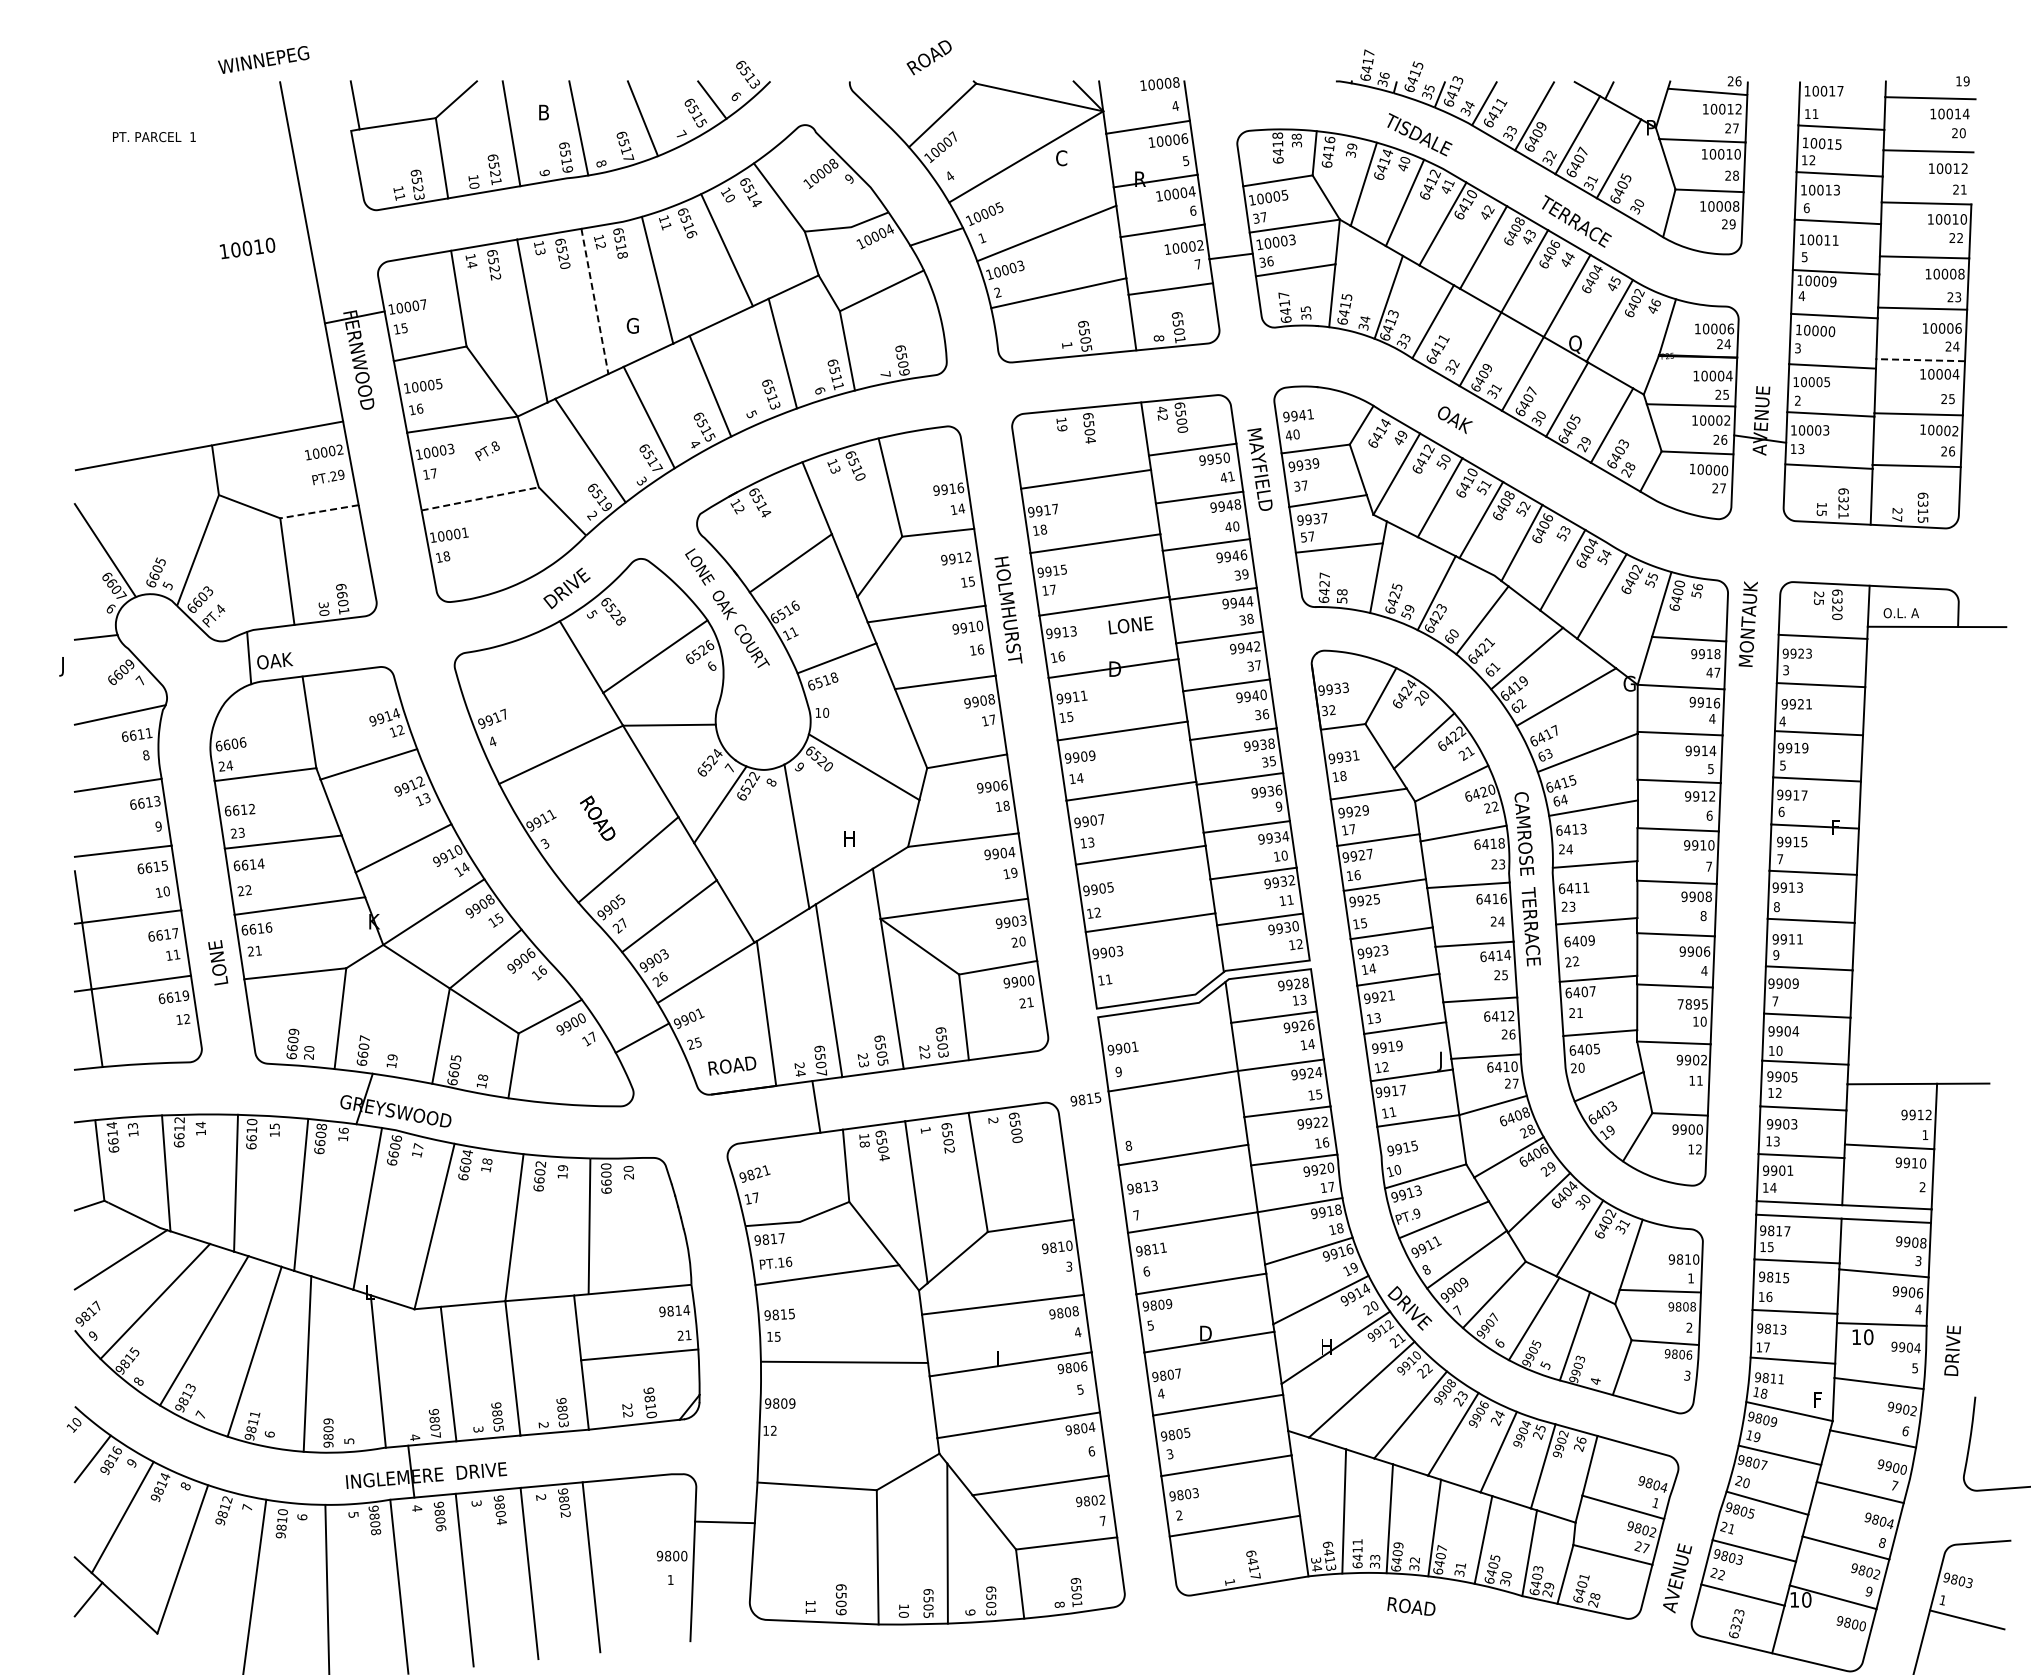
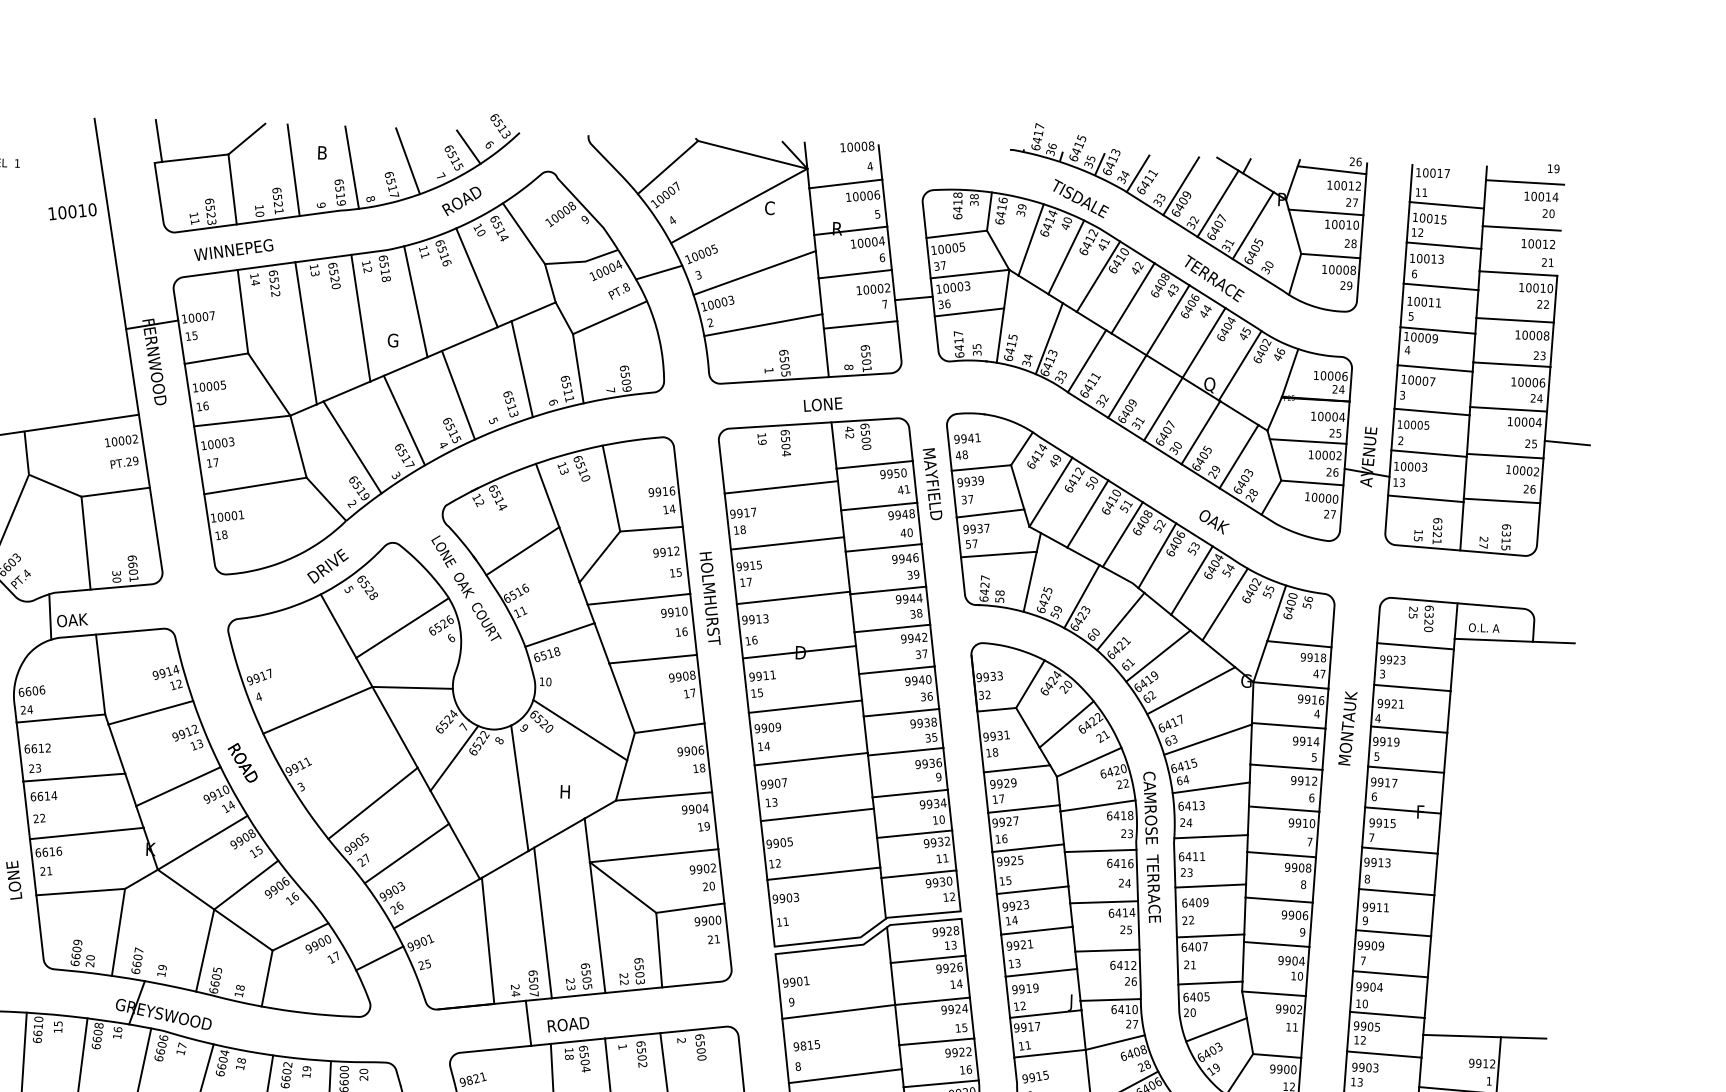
text: (928, 57) -> (460, 201), moved
text: (263, 59) -> (233, 249), moved
text: (982, 238) -> (698, 275), 1 -> 3
text: (247, 248) -> (72, 211), moved
line: (594, 301) -> (360, 318), dashed -> solid
text: (1831, 331) -> (1432, 381), 10000 -> 10007
line: (1920, 360) -> (1508, 409), dashed -> solid
line: (1989, 396) -> (1567, 442), added
text: (1455, 420) -> (1214, 522), moved
text: (1296, 434) -> (965, 454), 40 -> 48
text: (487, 450) -> (619, 290), moved
line: (480, 498) -> (255, 485), dashed -> solid
line: (319, 511) -> (115, 492), dashed -> solid
text: (1747, 623) -> (1347, 727), moved
text: (1130, 625) -> (822, 404), moved
text: (597, 817) -> (242, 762), moved
text: (1022, 920) -> (712, 867), 9903 -> 9902
text: (1704, 970) -> (1302, 931), 4 -> 9
text: (1692, 1004) -> (1291, 961), 7895 -> 9904
text: (732, 1065) -> (568, 1024), moved
text: (1085, 1099) -> (806, 1045), moved

